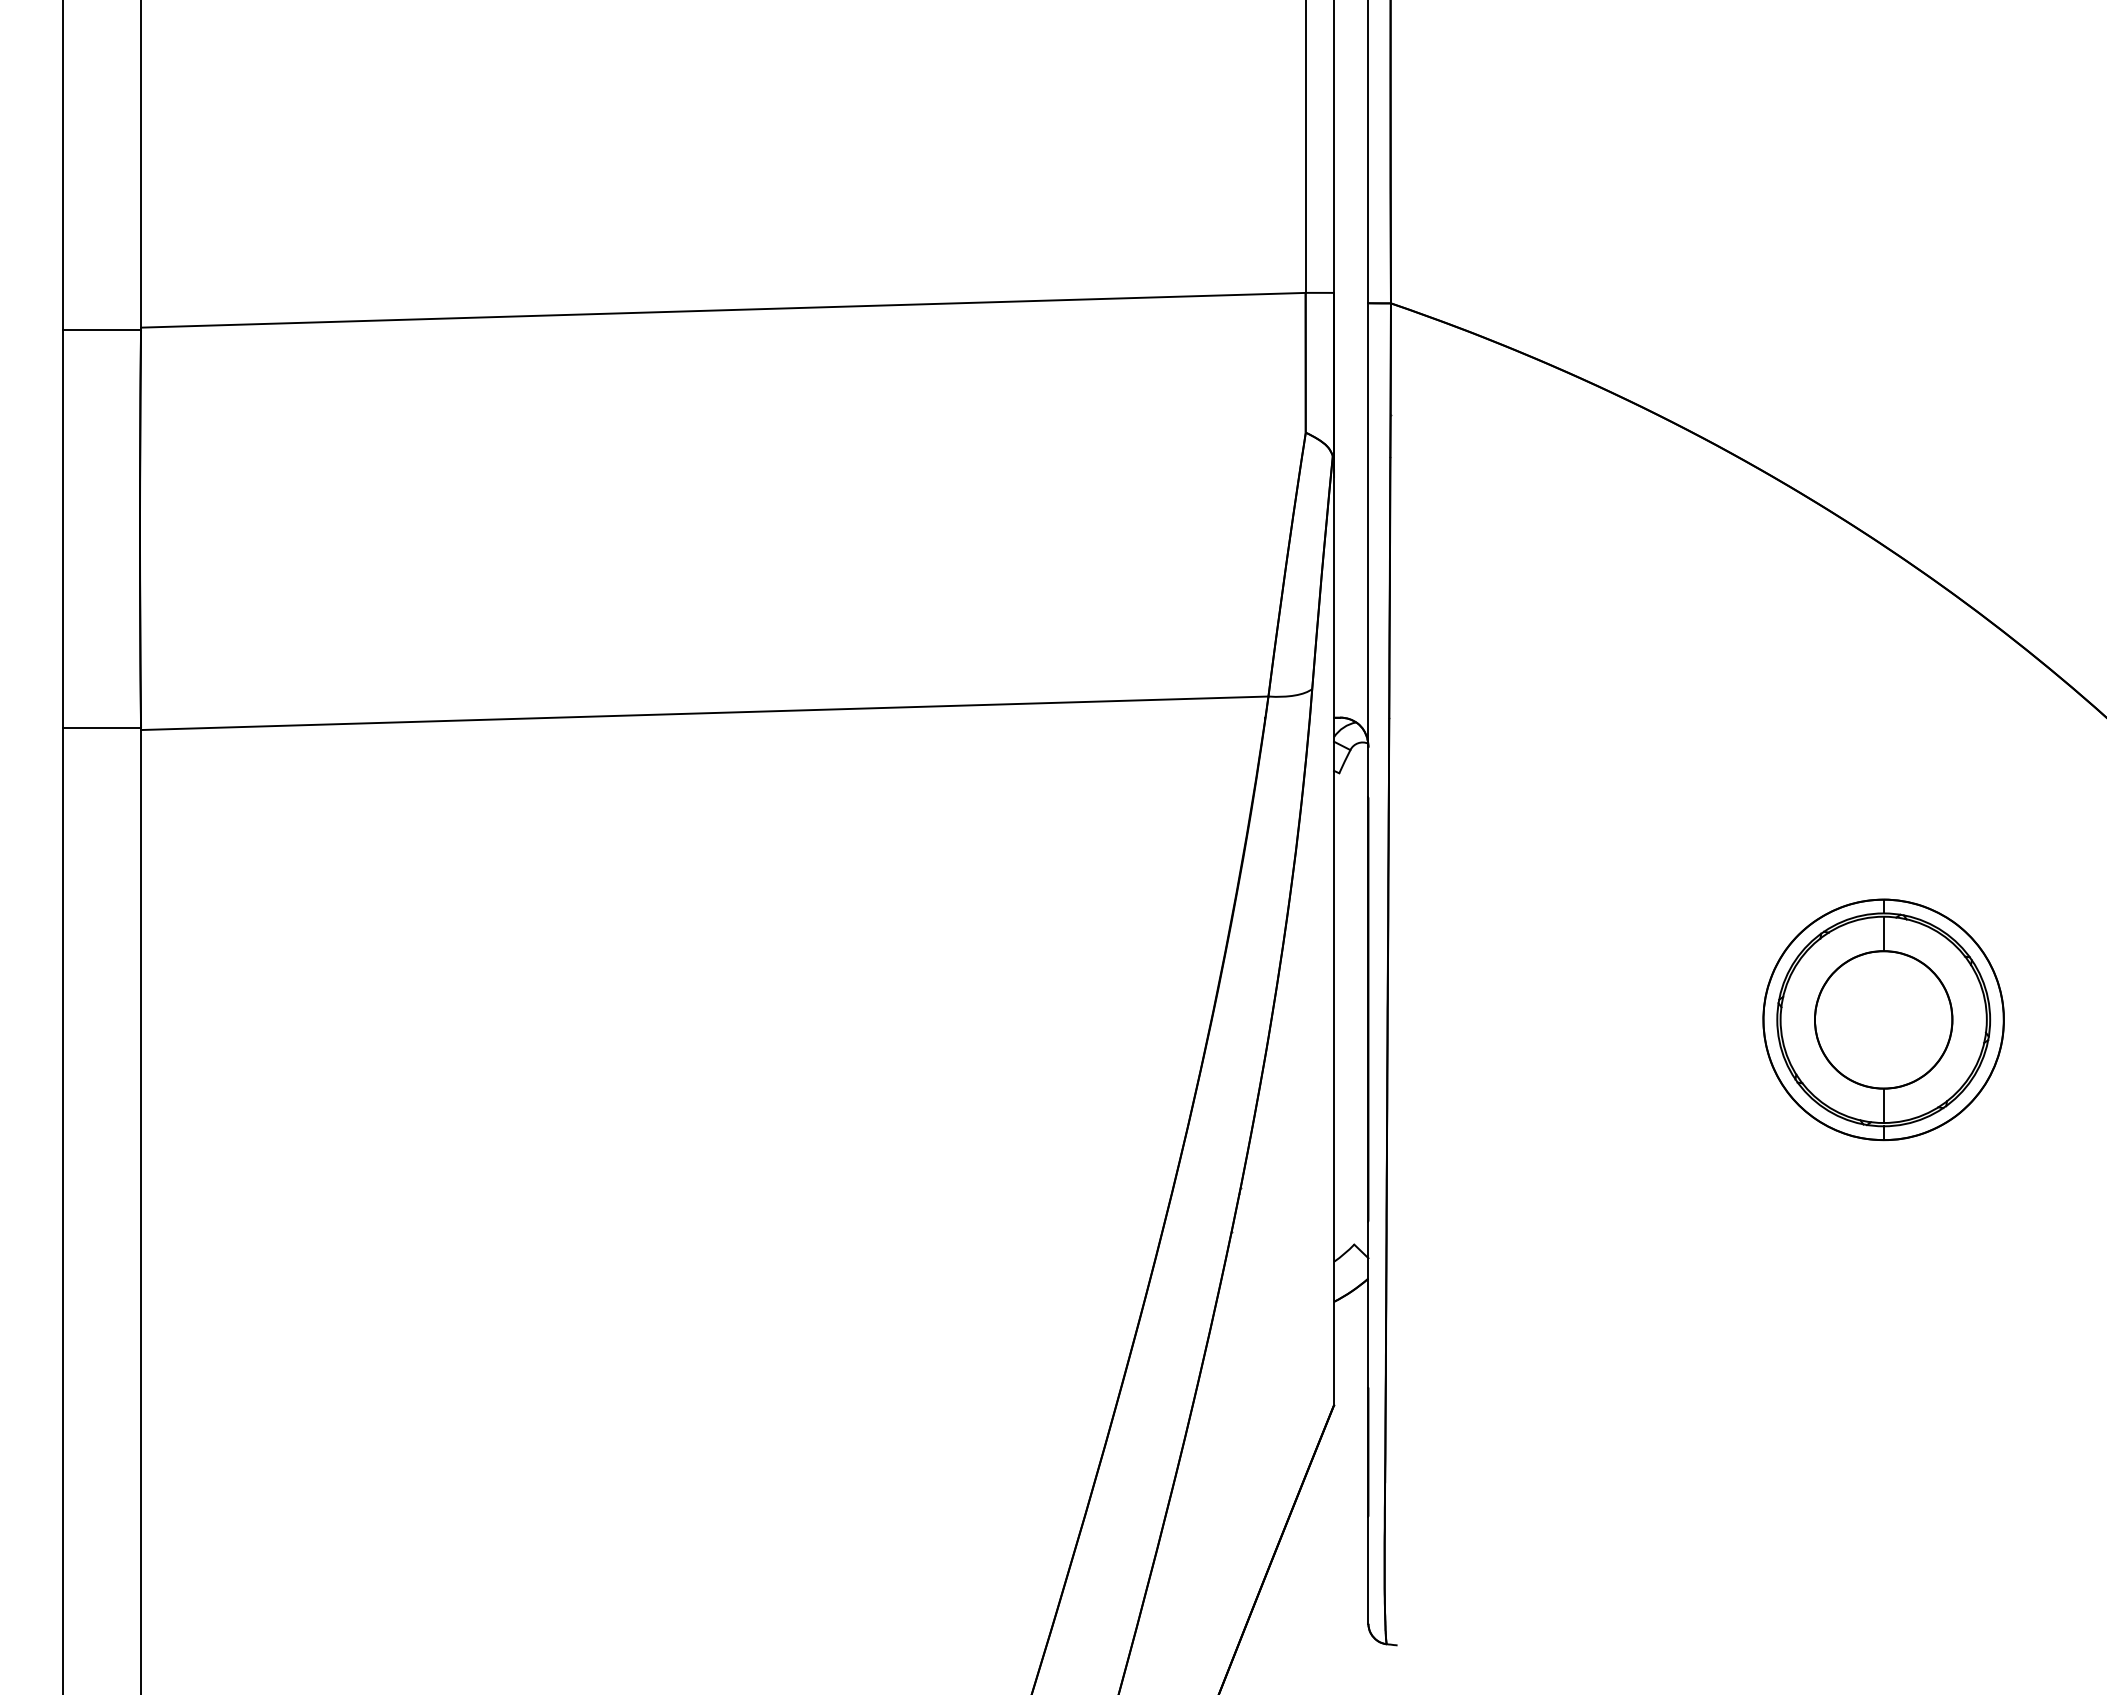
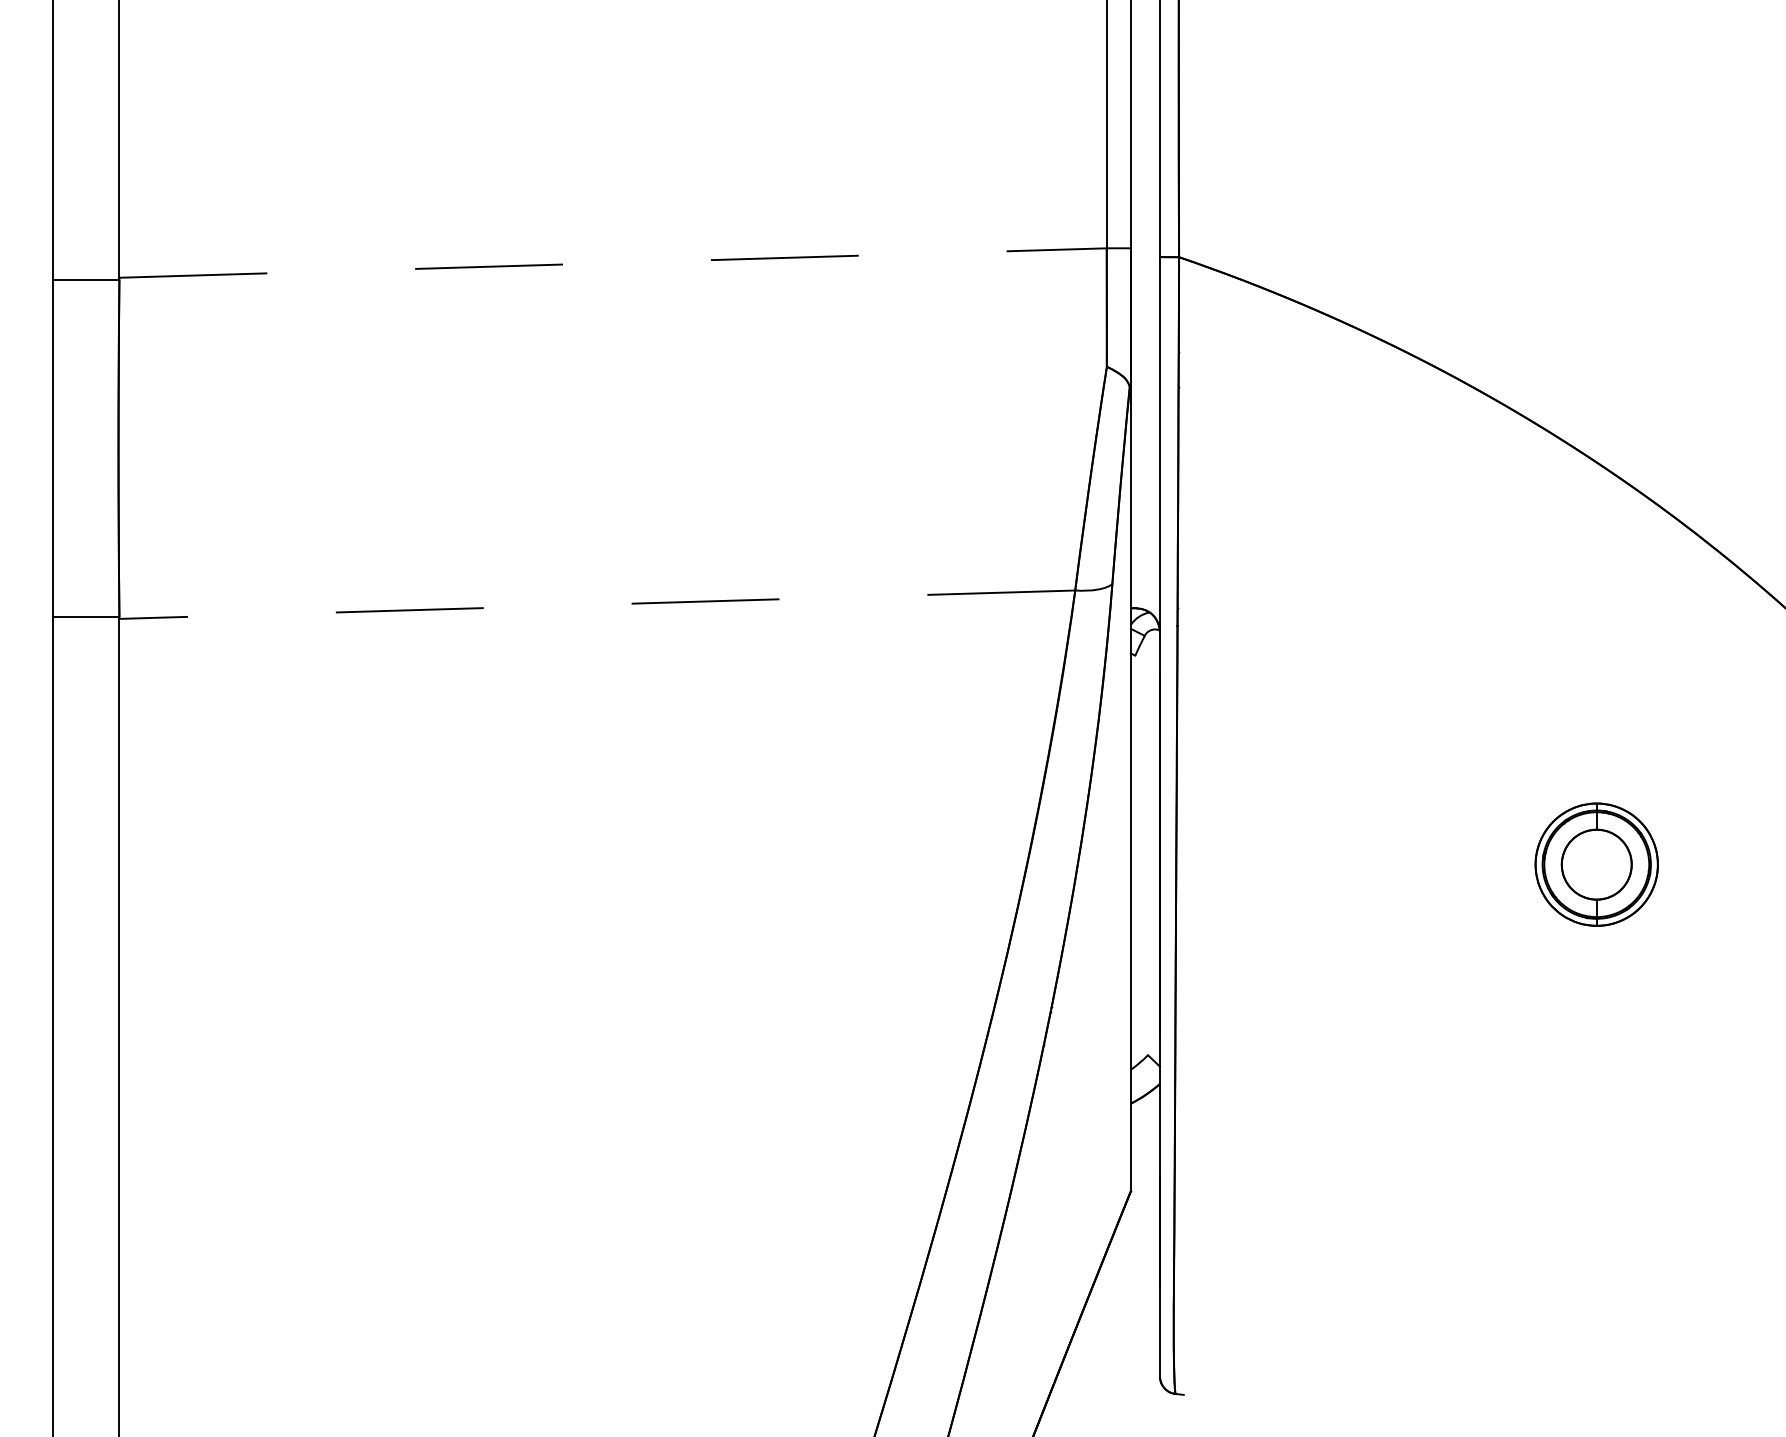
line: (723, 310) -> (613, 263), solid -> dashed
line: (704, 713) -> (597, 604), solid -> dashed
part: (1883, 1019) -> (1596, 864), size x0.6

